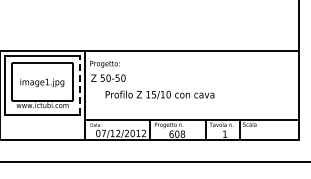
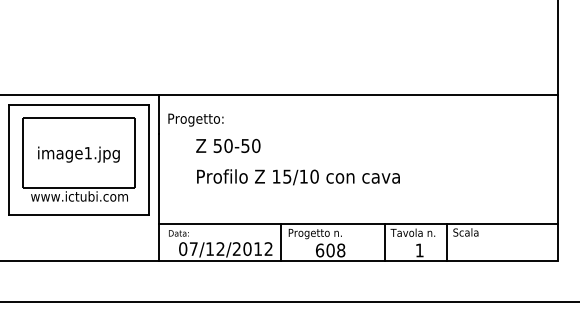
text: (108, 77) -> (228, 144), moved
line: (80, 85) -> (150, 159), dashed -> solid

